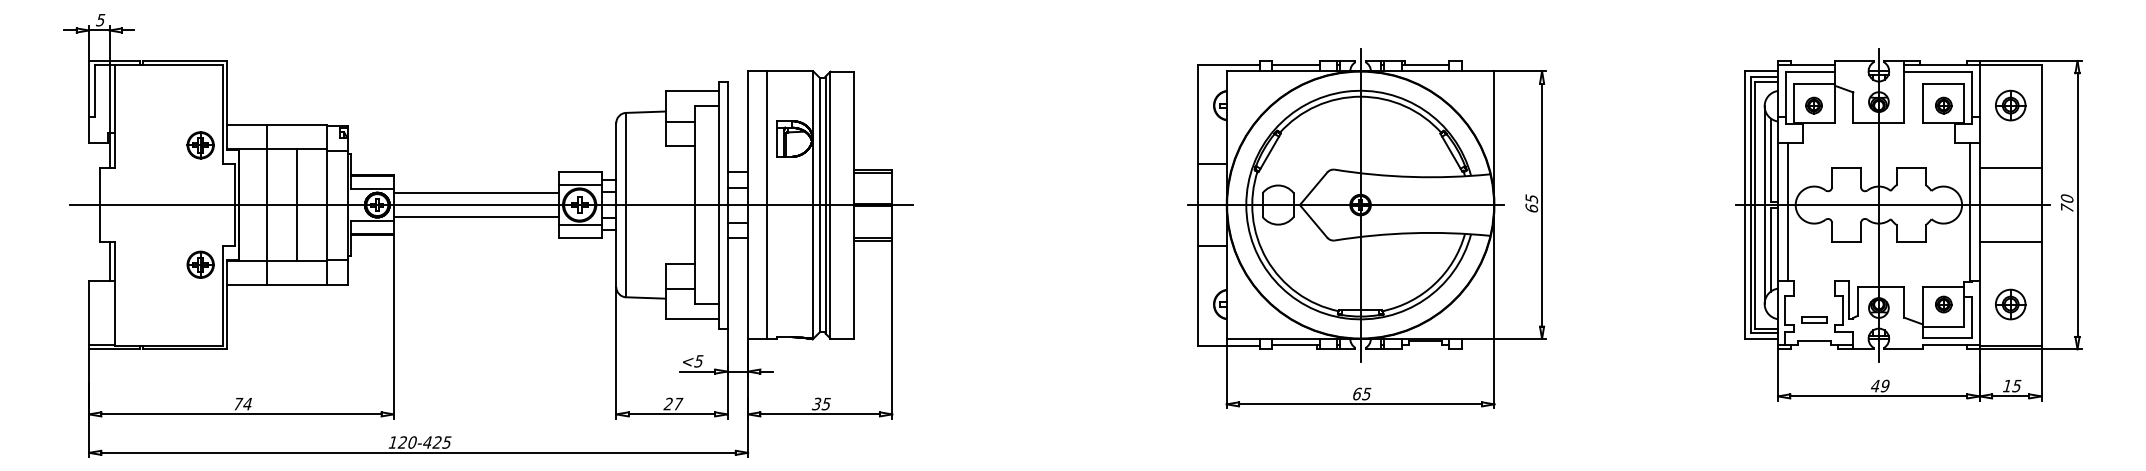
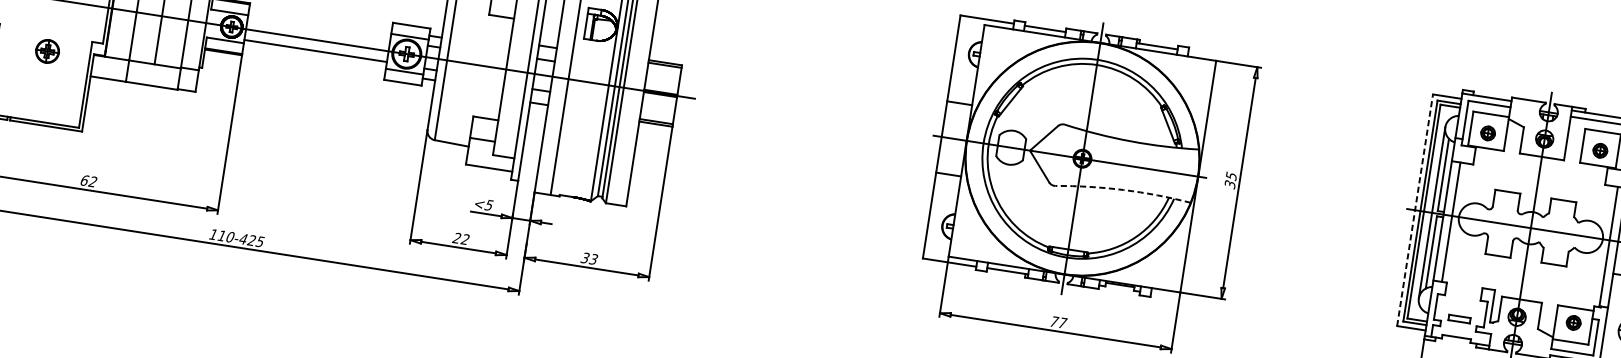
line: (475, 192) -> (318, 29), removed
line: (1745, 205) -> (1415, 210), solid -> dashed
text: (1531, 208) -> (1229, 184), 65 -> 35
arc: (1412, 233) -> (1123, 190), solid -> dashed
part: (200, 264) -> (47, 51), moved
text: (1362, 393) -> (1058, 322), 65 -> 77
text: (243, 403) -> (89, 180), 74 -> 62
text: (678, 403) -> (465, 239), 27 -> 22
text: (826, 403) -> (593, 258), 35 -> 33
text: (401, 442) -> (220, 235), 120-425 -> 110-425

